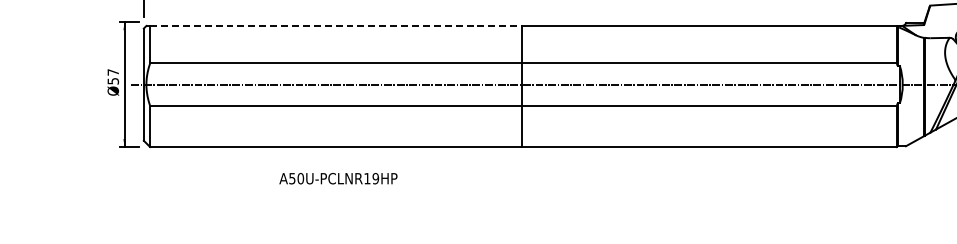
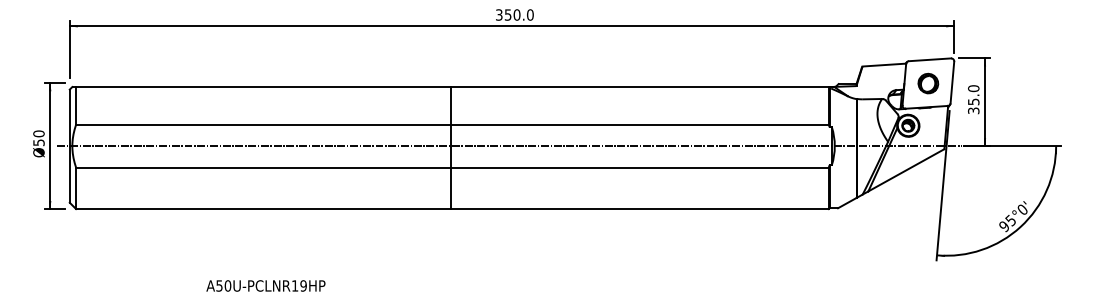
line: (336, 26) -> (263, 87), dashed -> solid
text: (112, 72) -> (38, 133), Ø57 -> Ø50
text: (338, 178) -> (265, 285), moved

